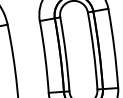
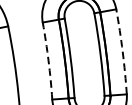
arc: (114, 48) -> (122, 51), solid -> dashed
arc: (45, 56) -> (48, 60), solid -> dashed

